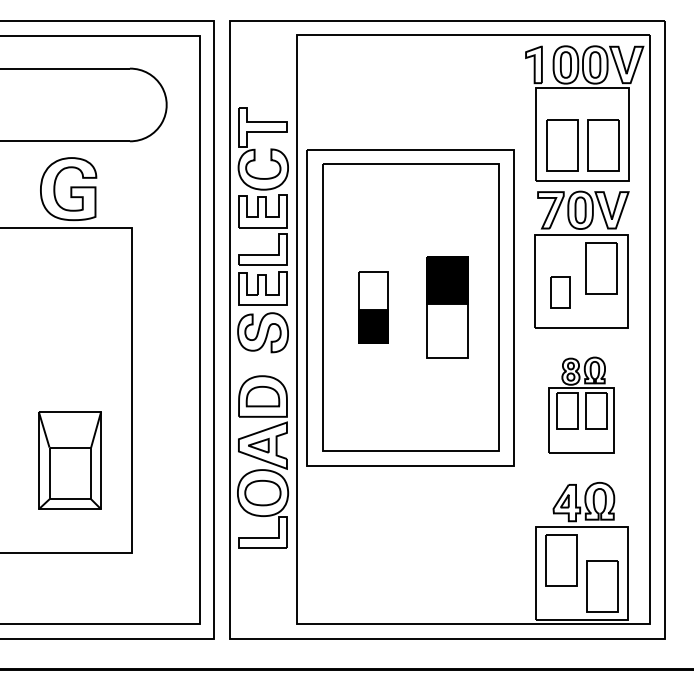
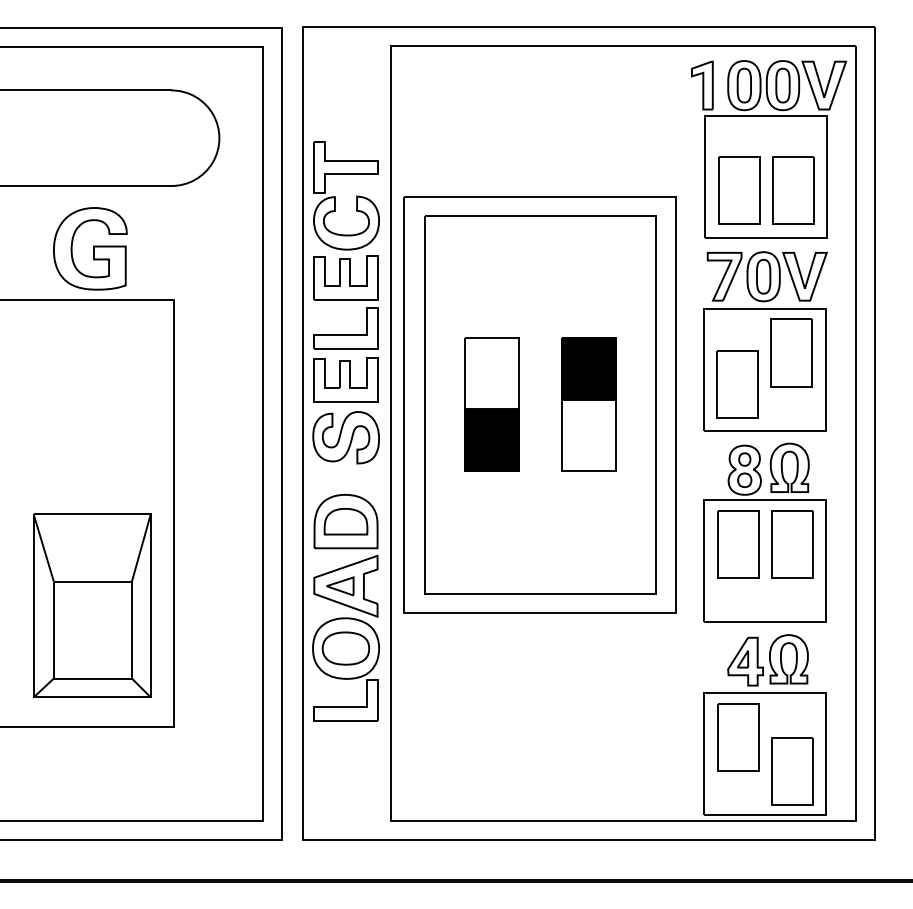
part: (560, 292) -> (737, 384), size x1.67
part: (373, 307) -> (491, 404), size x1.43
part: (581, 404) -> (764, 532), size x1.43
part: (69, 460) -> (91, 605), size x1.43

